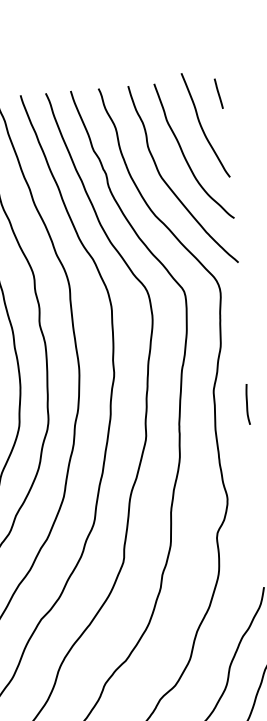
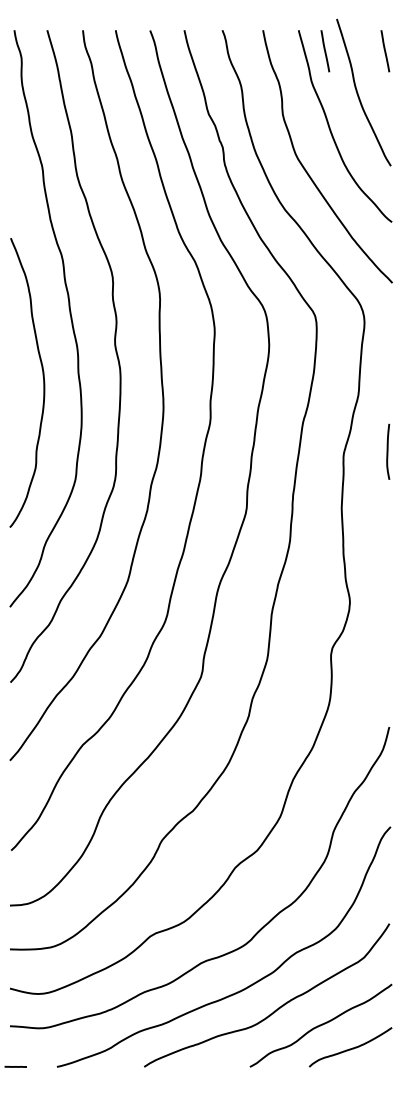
line: (175, 97) -> (325, 51), added
curve: (247, 404) -> (388, 451), moved

